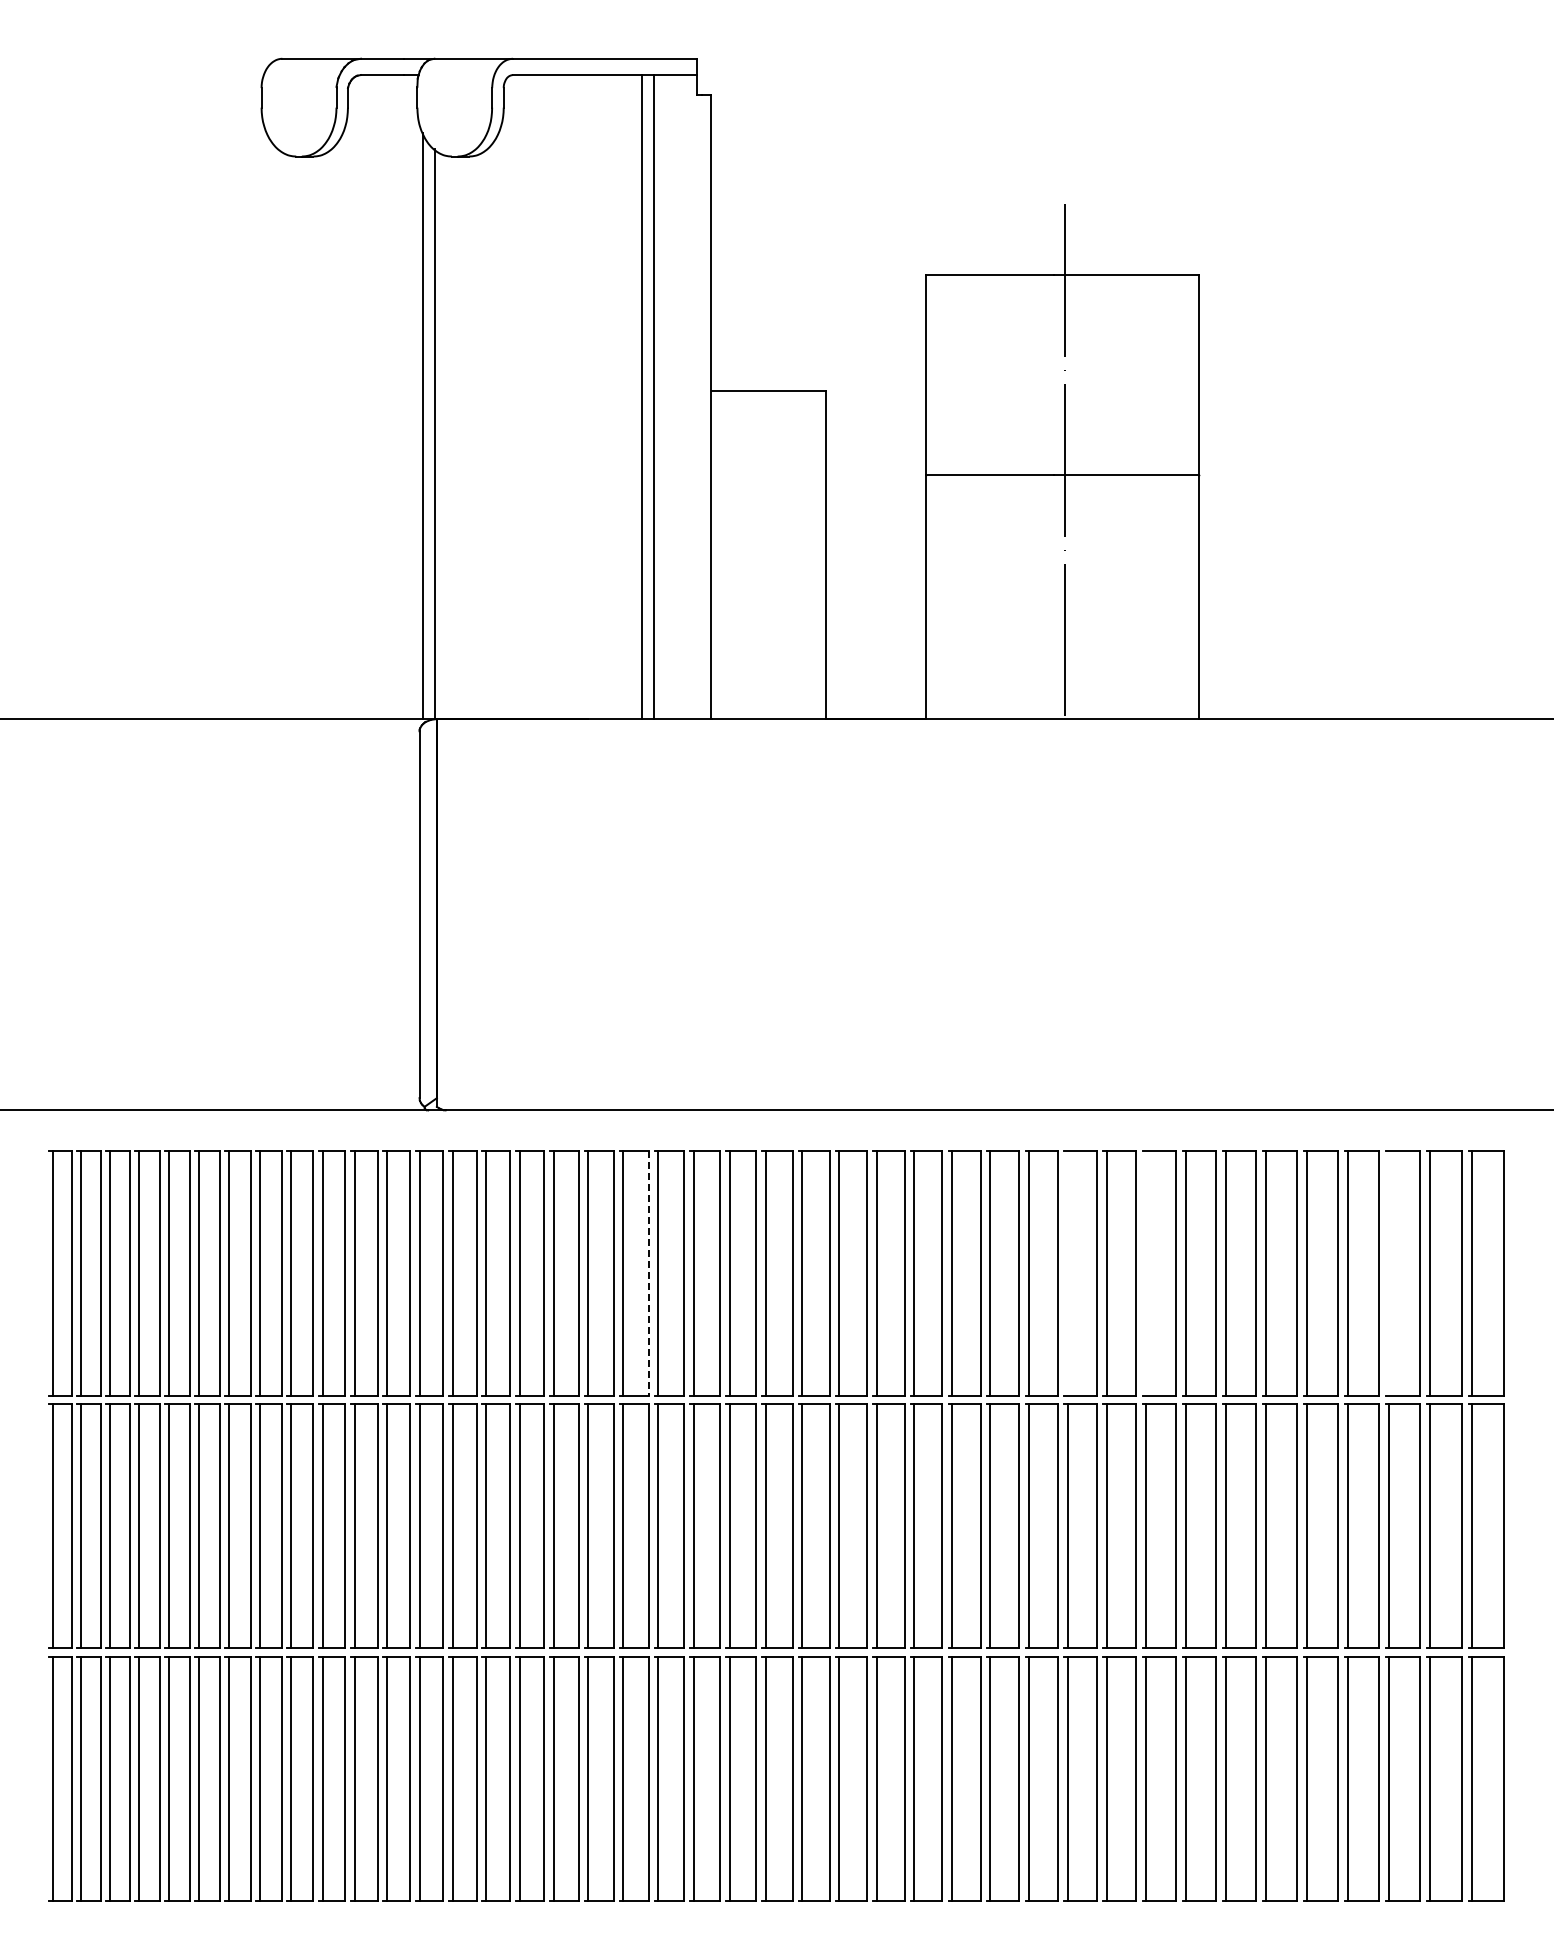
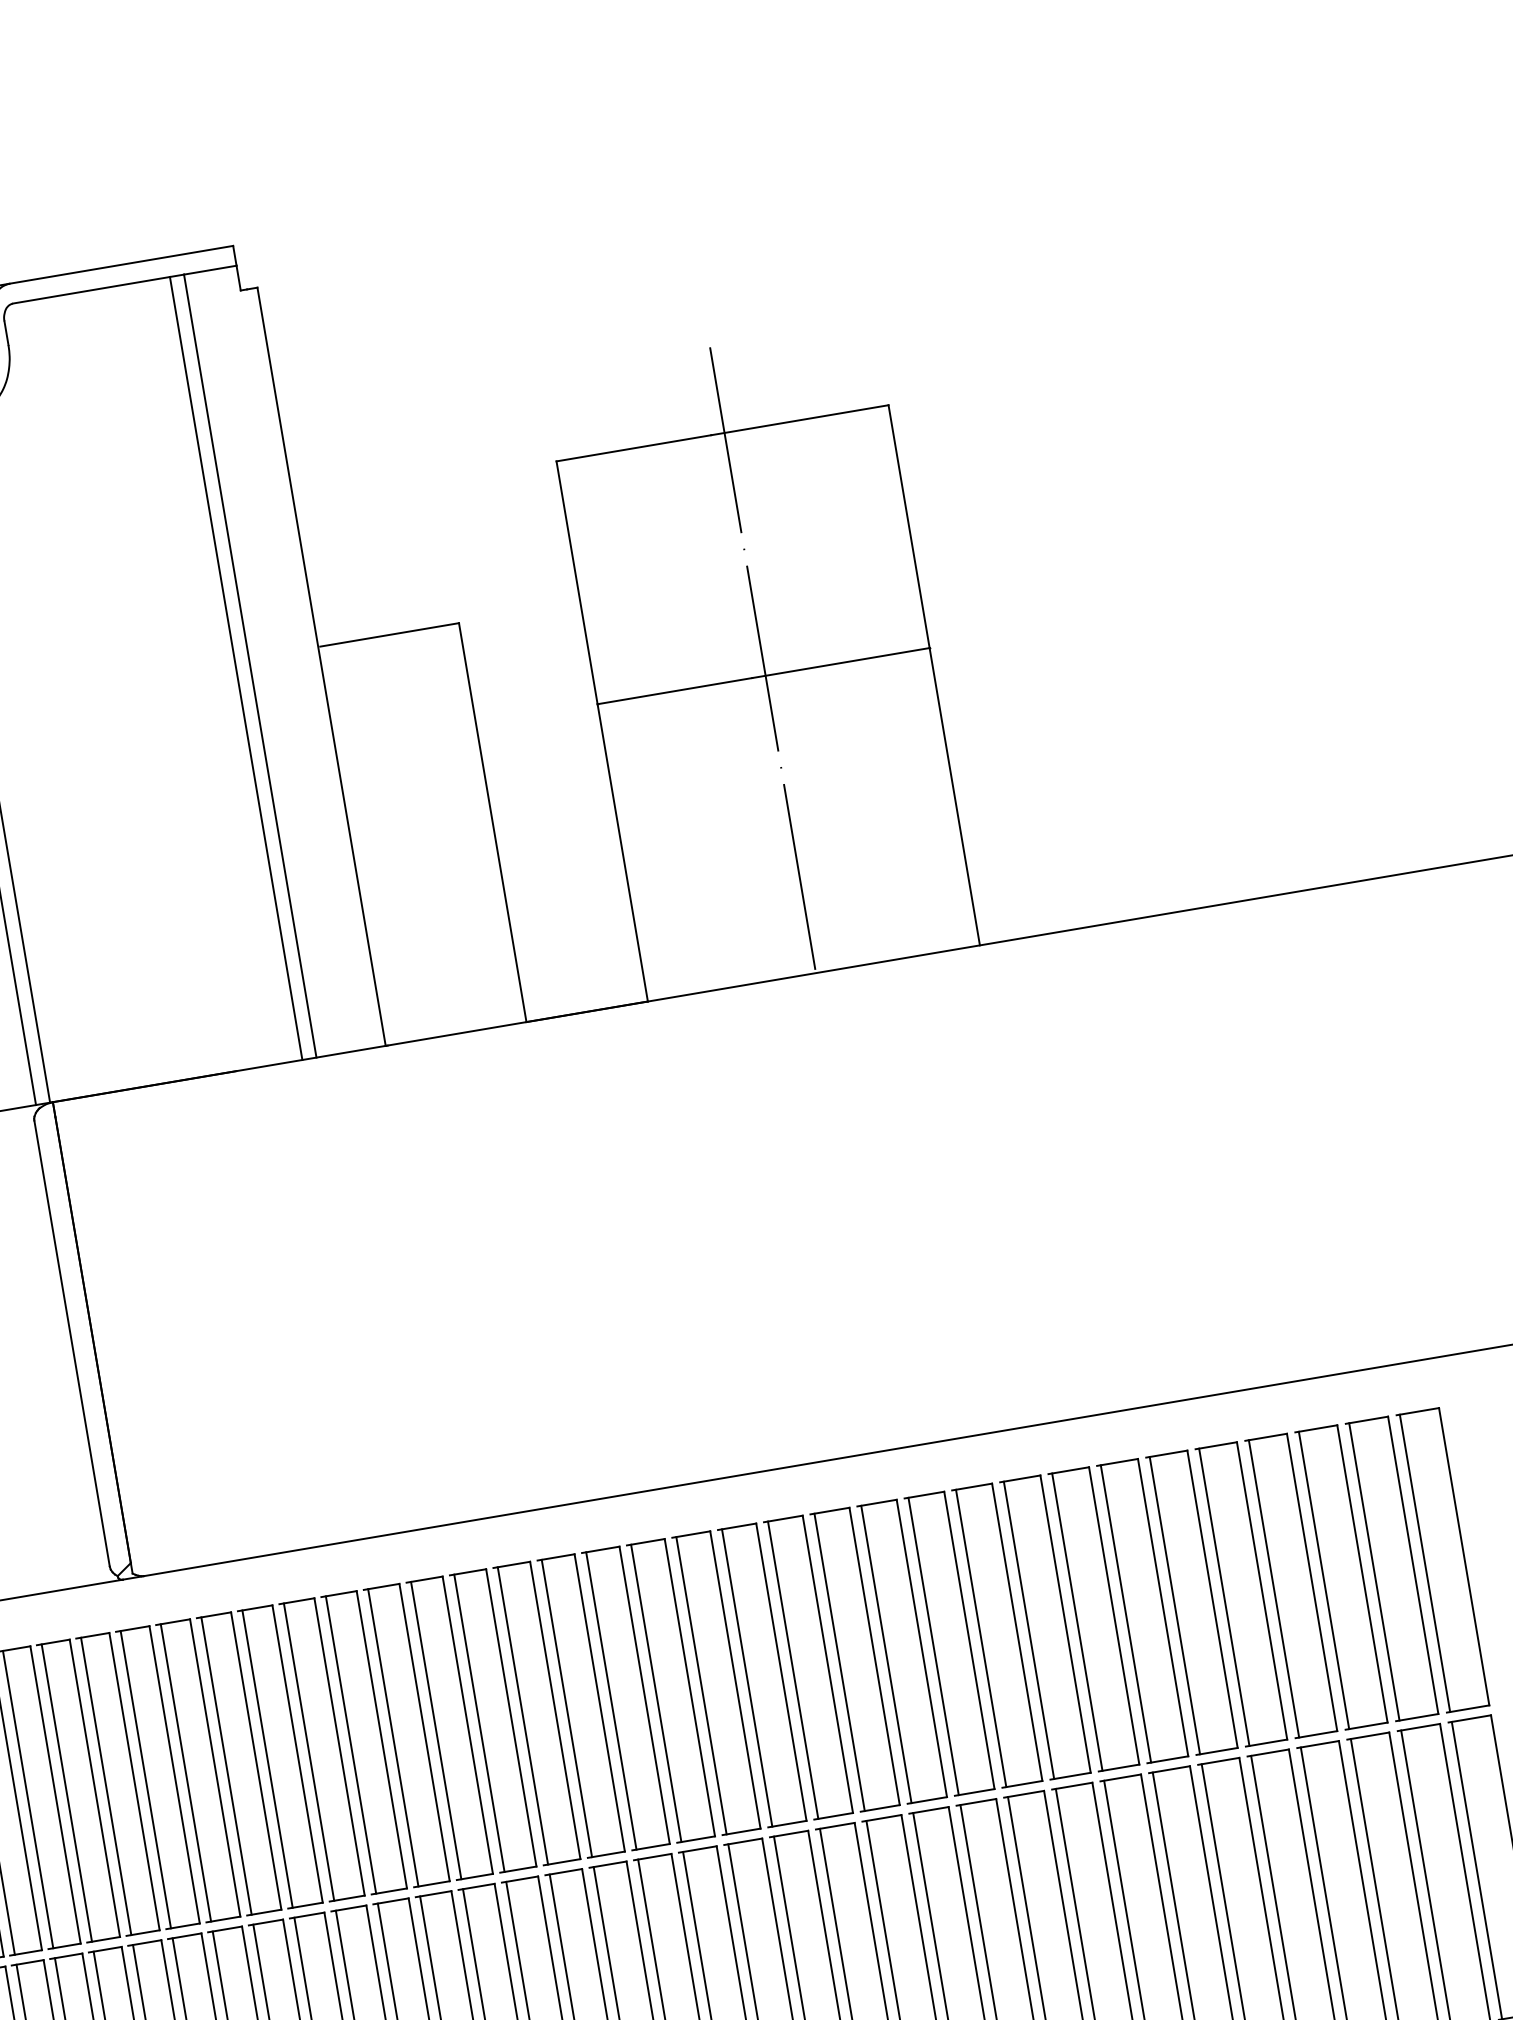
line: (648, 1273) -> (424, 1732), dashed -> solid
line: (1067, 1273) -> (933, 1646), added
line: (1146, 1273) -> (1029, 1630), added
line: (1388, 1273) -> (1323, 1580), added

